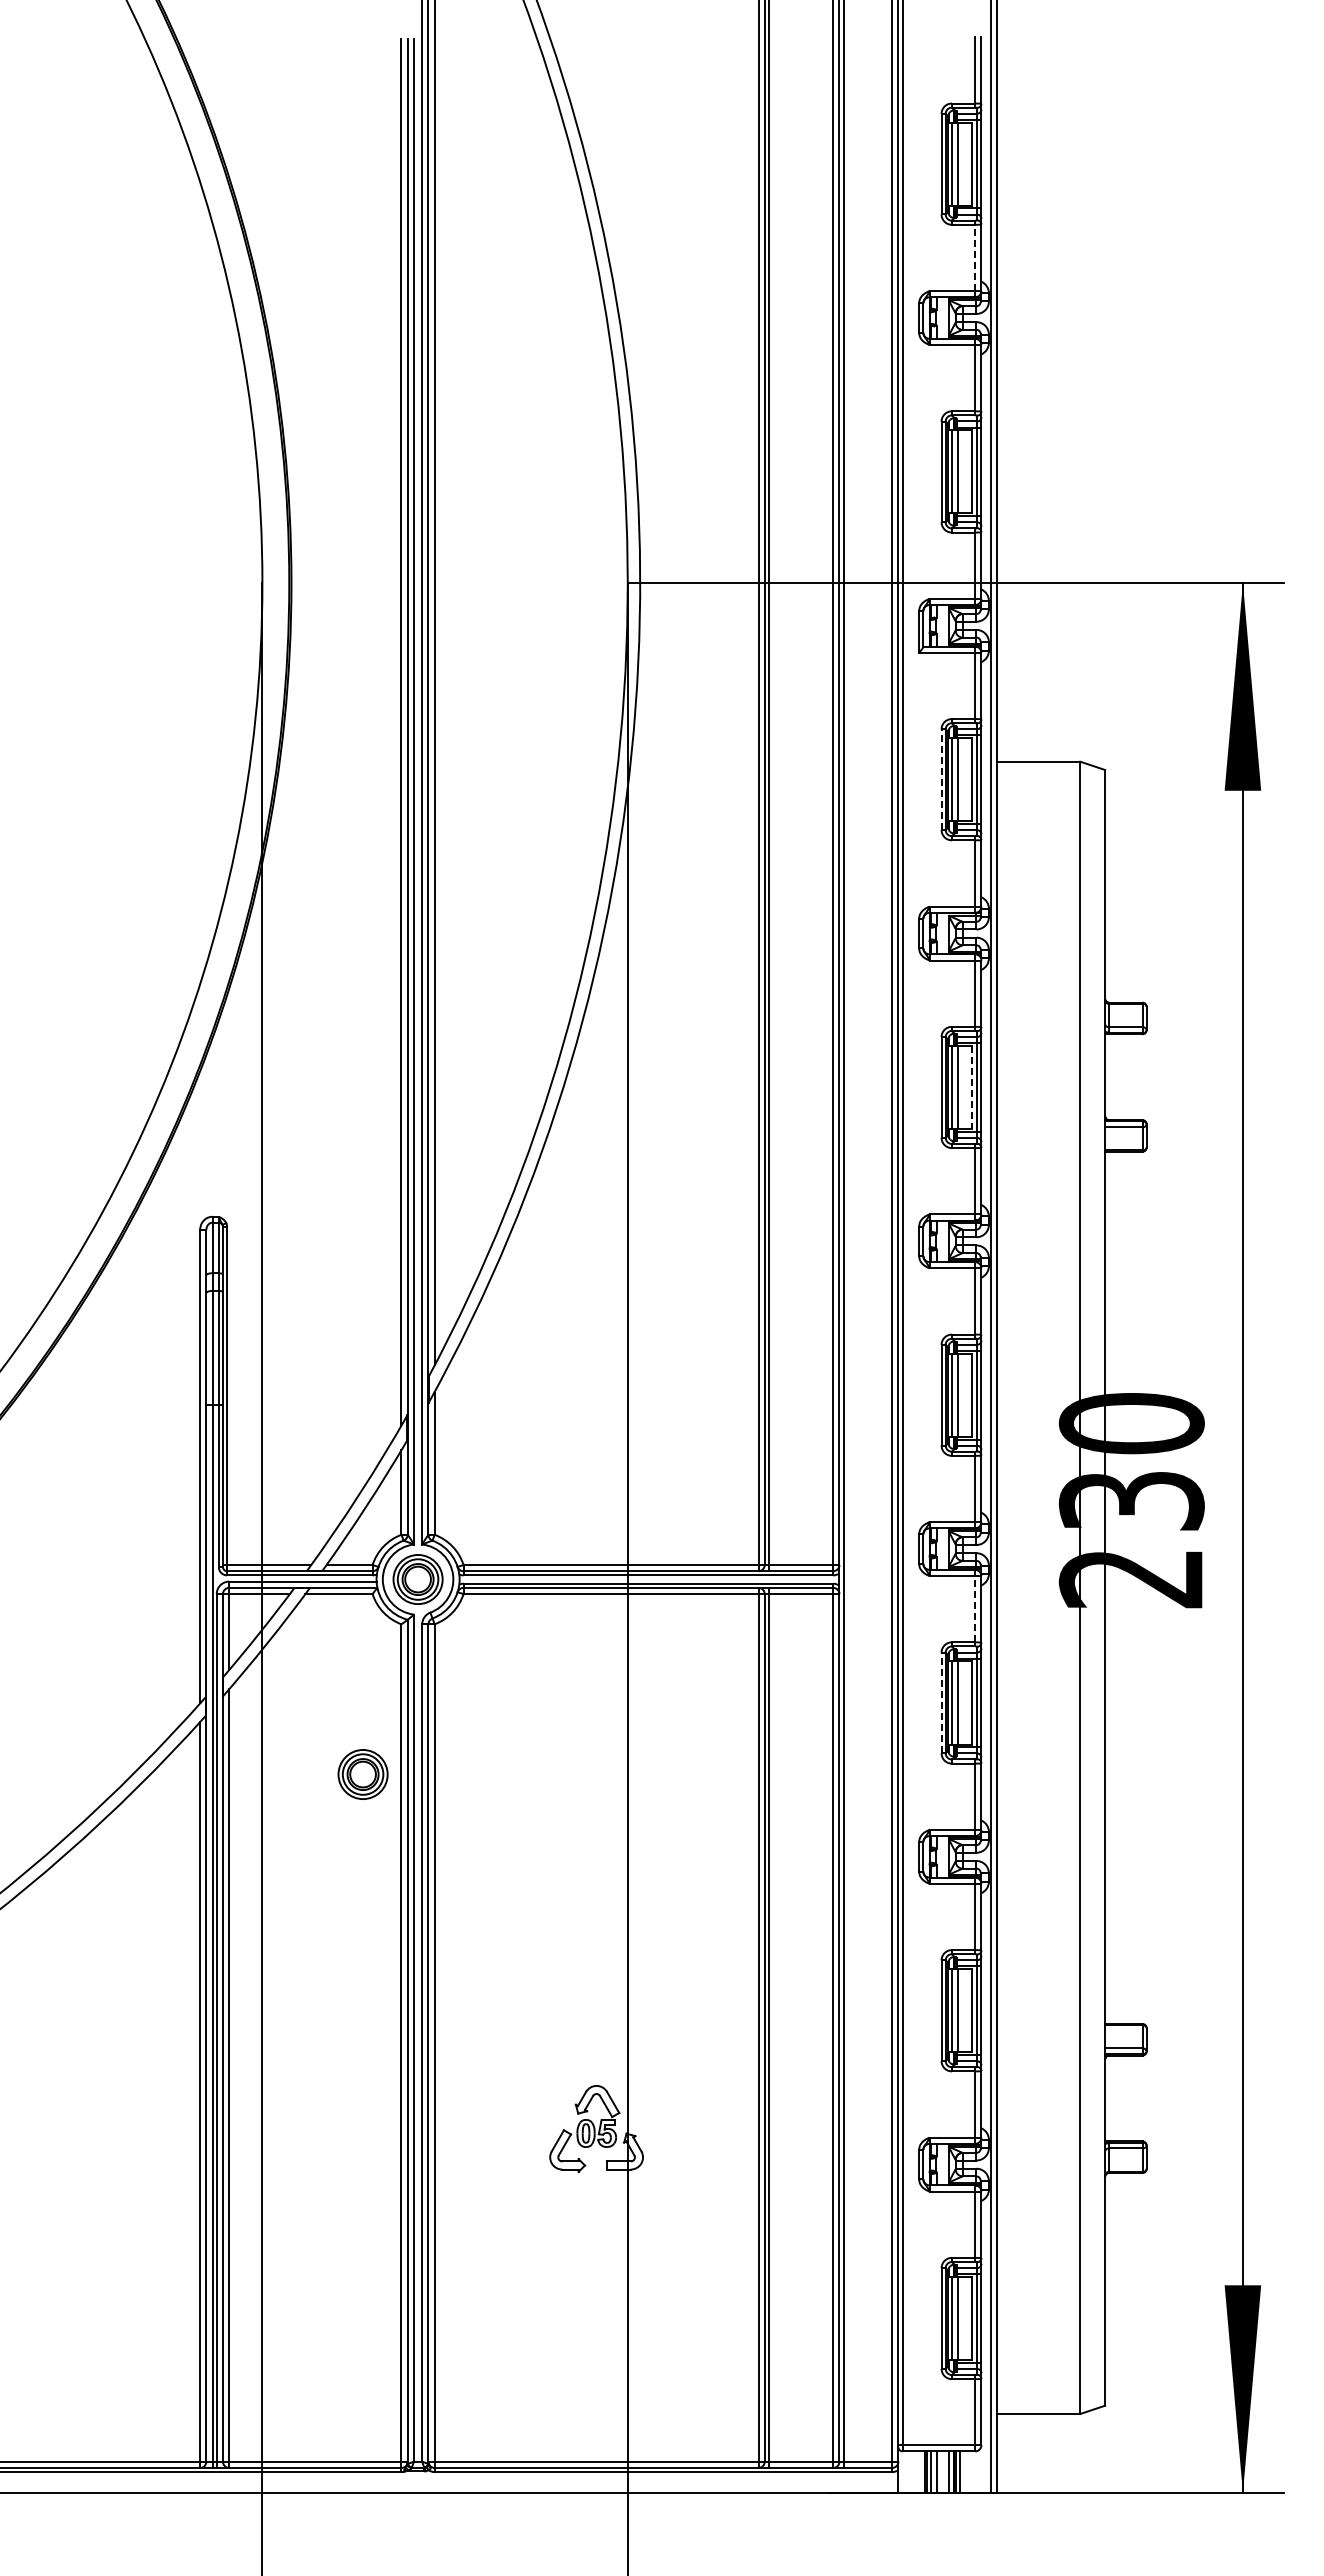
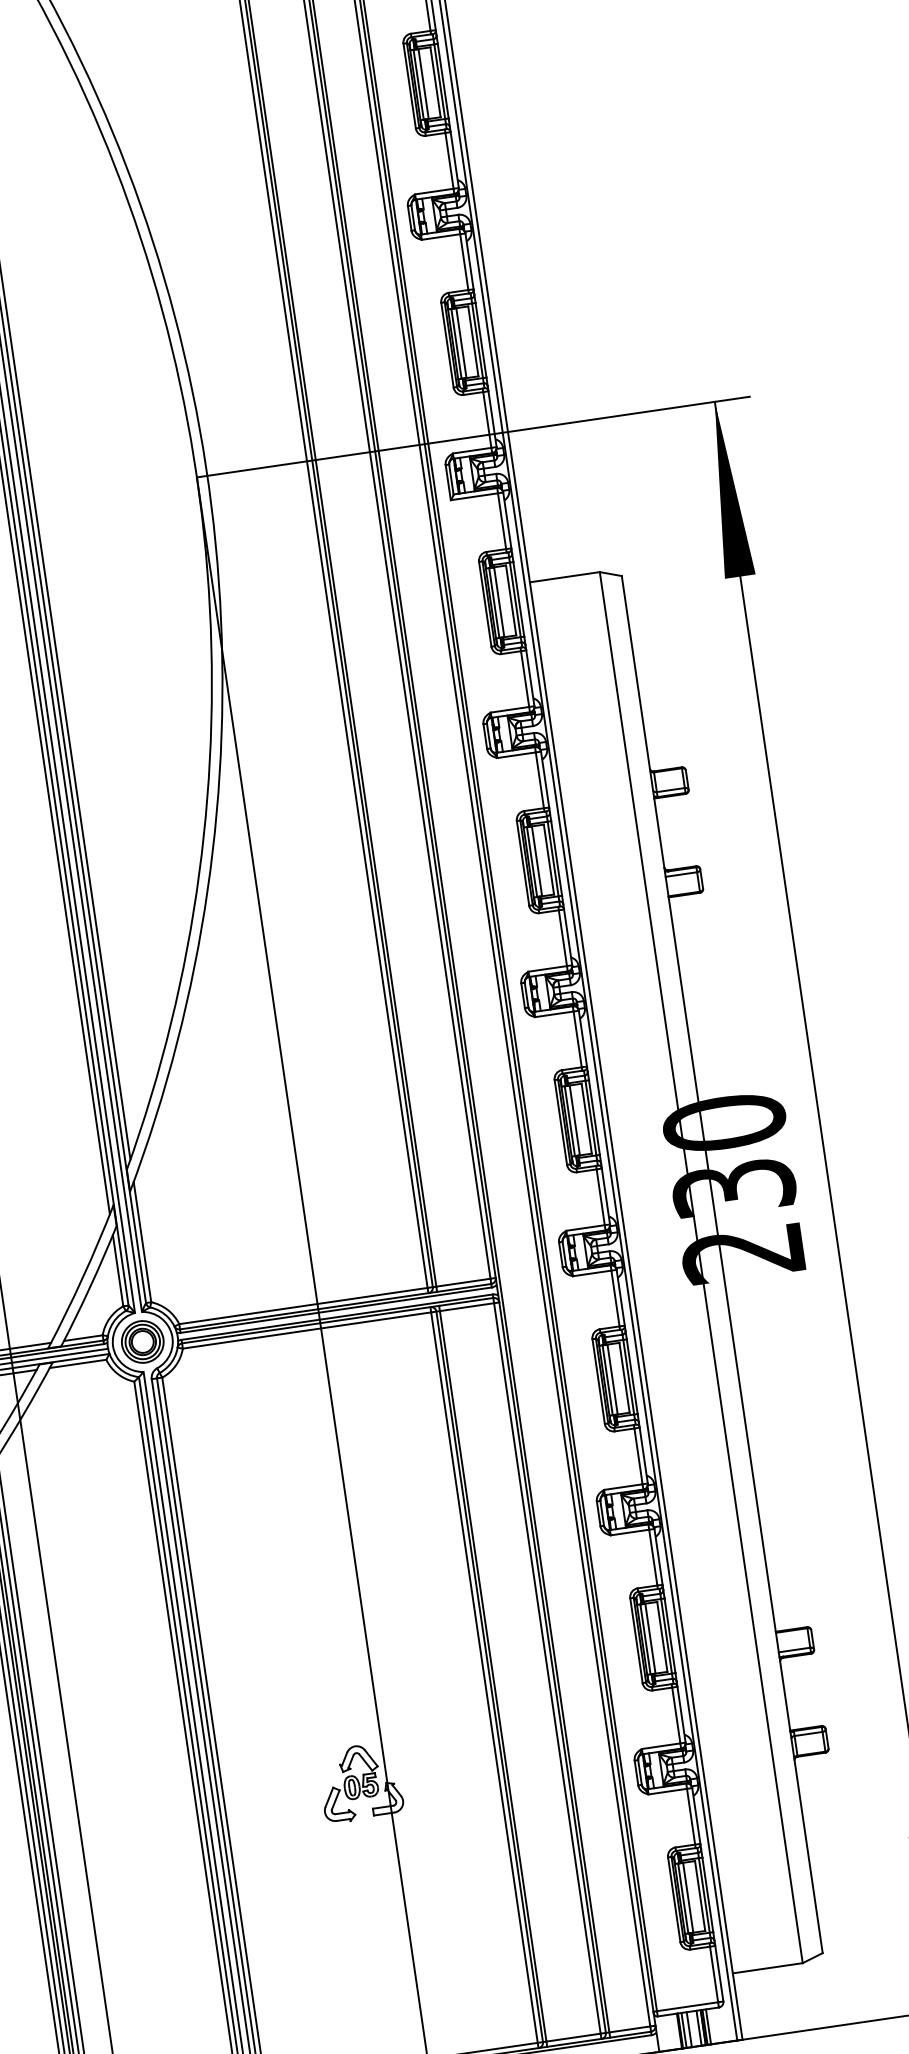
line: (975, 257) -> (449, 160), dashed -> solid
line: (941, 779) -> (485, 604), dashed -> solid
line: (972, 1087) -> (549, 859), dashed -> solid
line: (975, 1608) -> (615, 1297), dashed -> solid
line: (941, 1702) -> (598, 1381), dashed -> solid
part: (362, 1774) -> (119, 1512), removed

